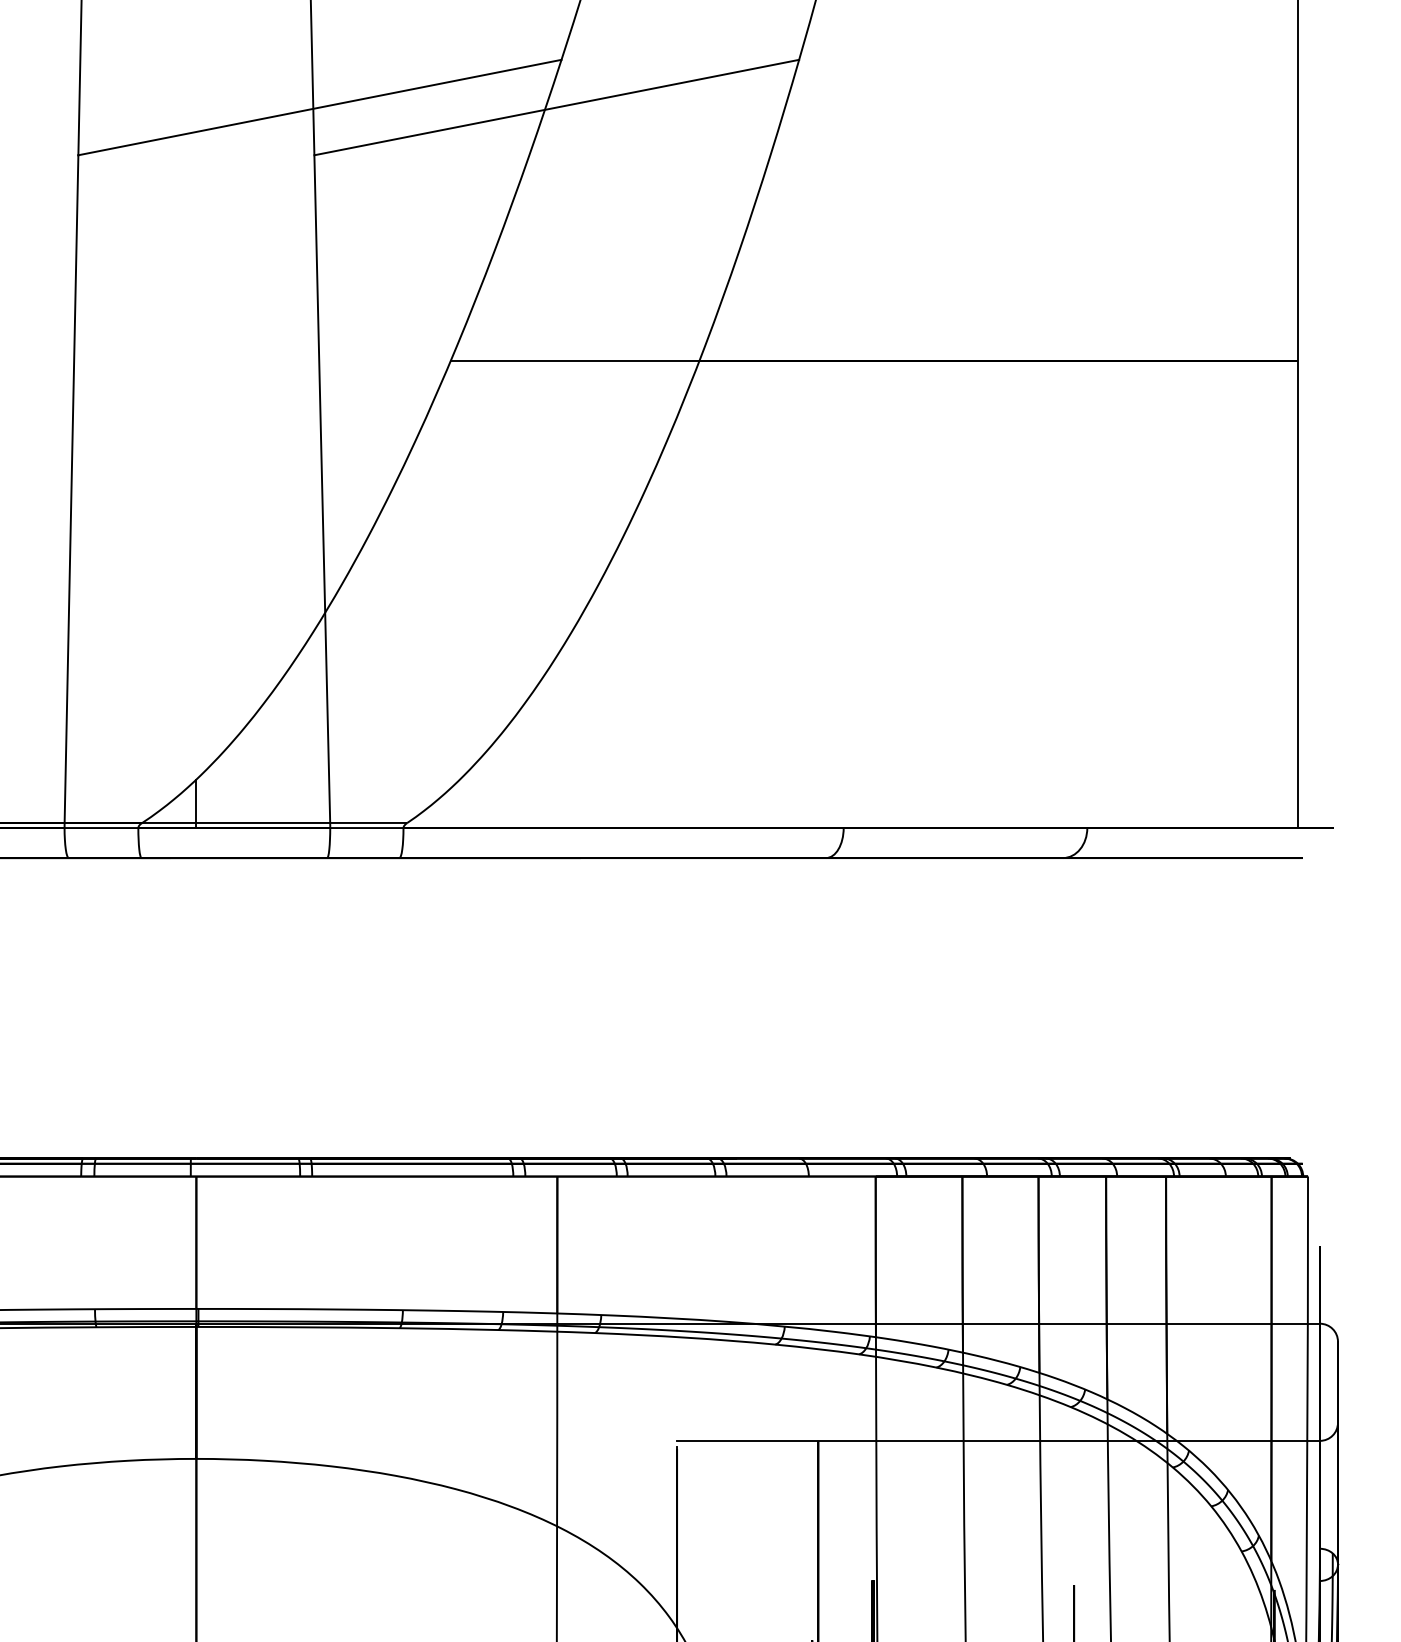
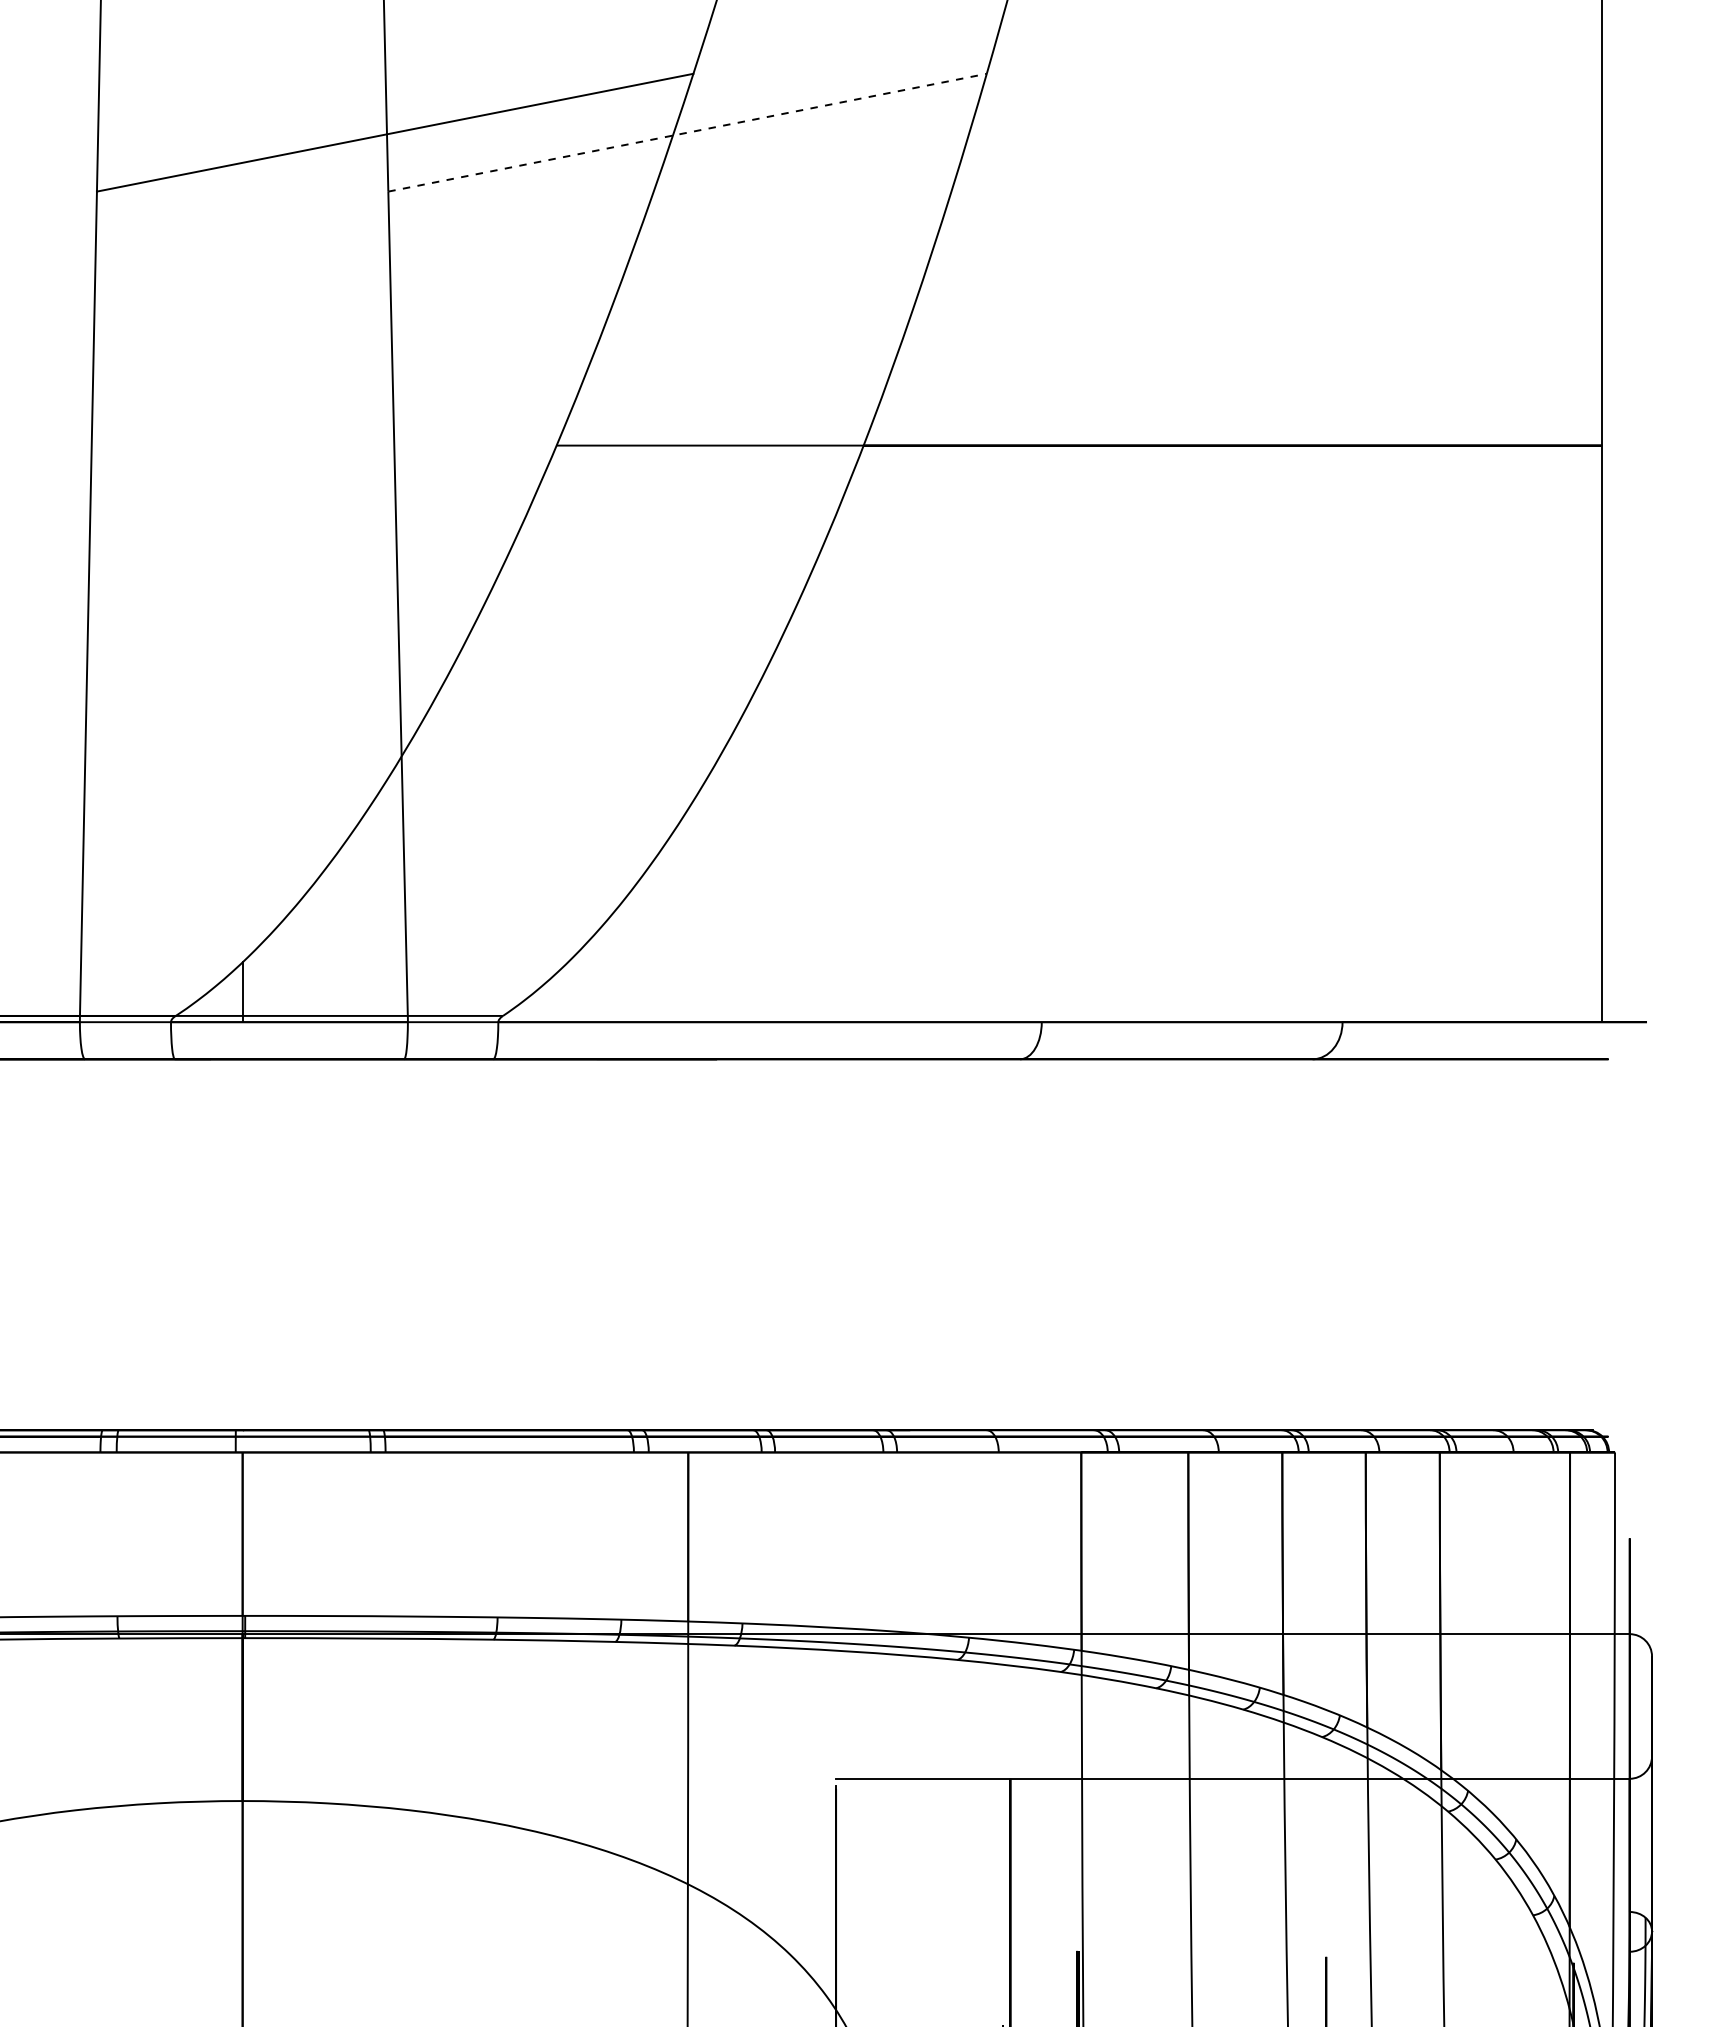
line: (556, 107) -> (687, 132), solid -> dashed

